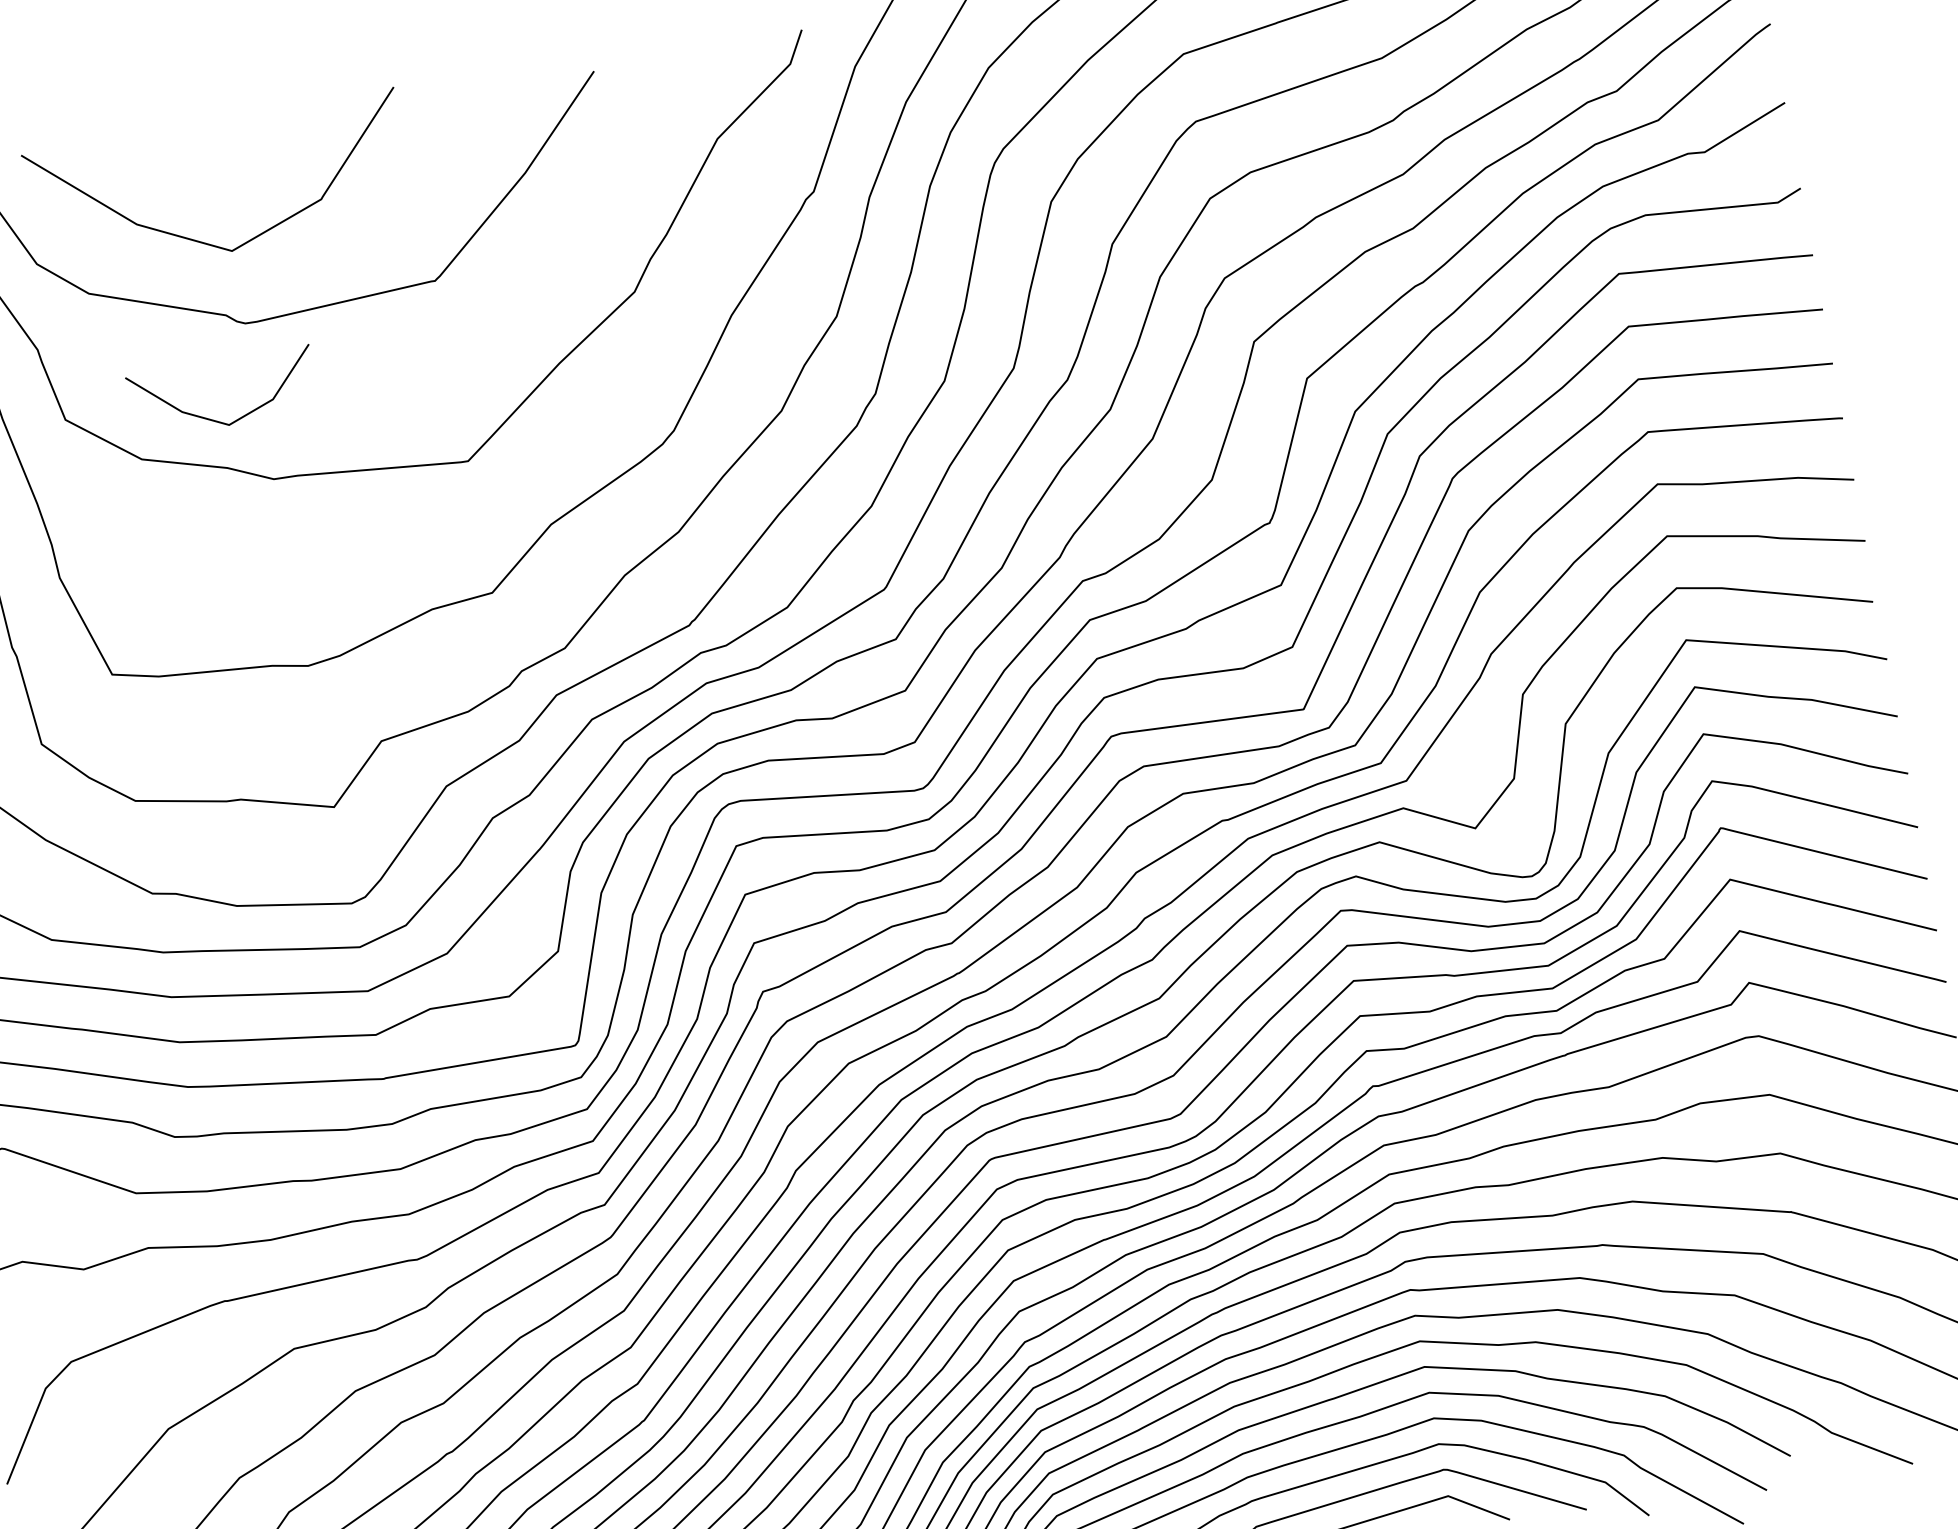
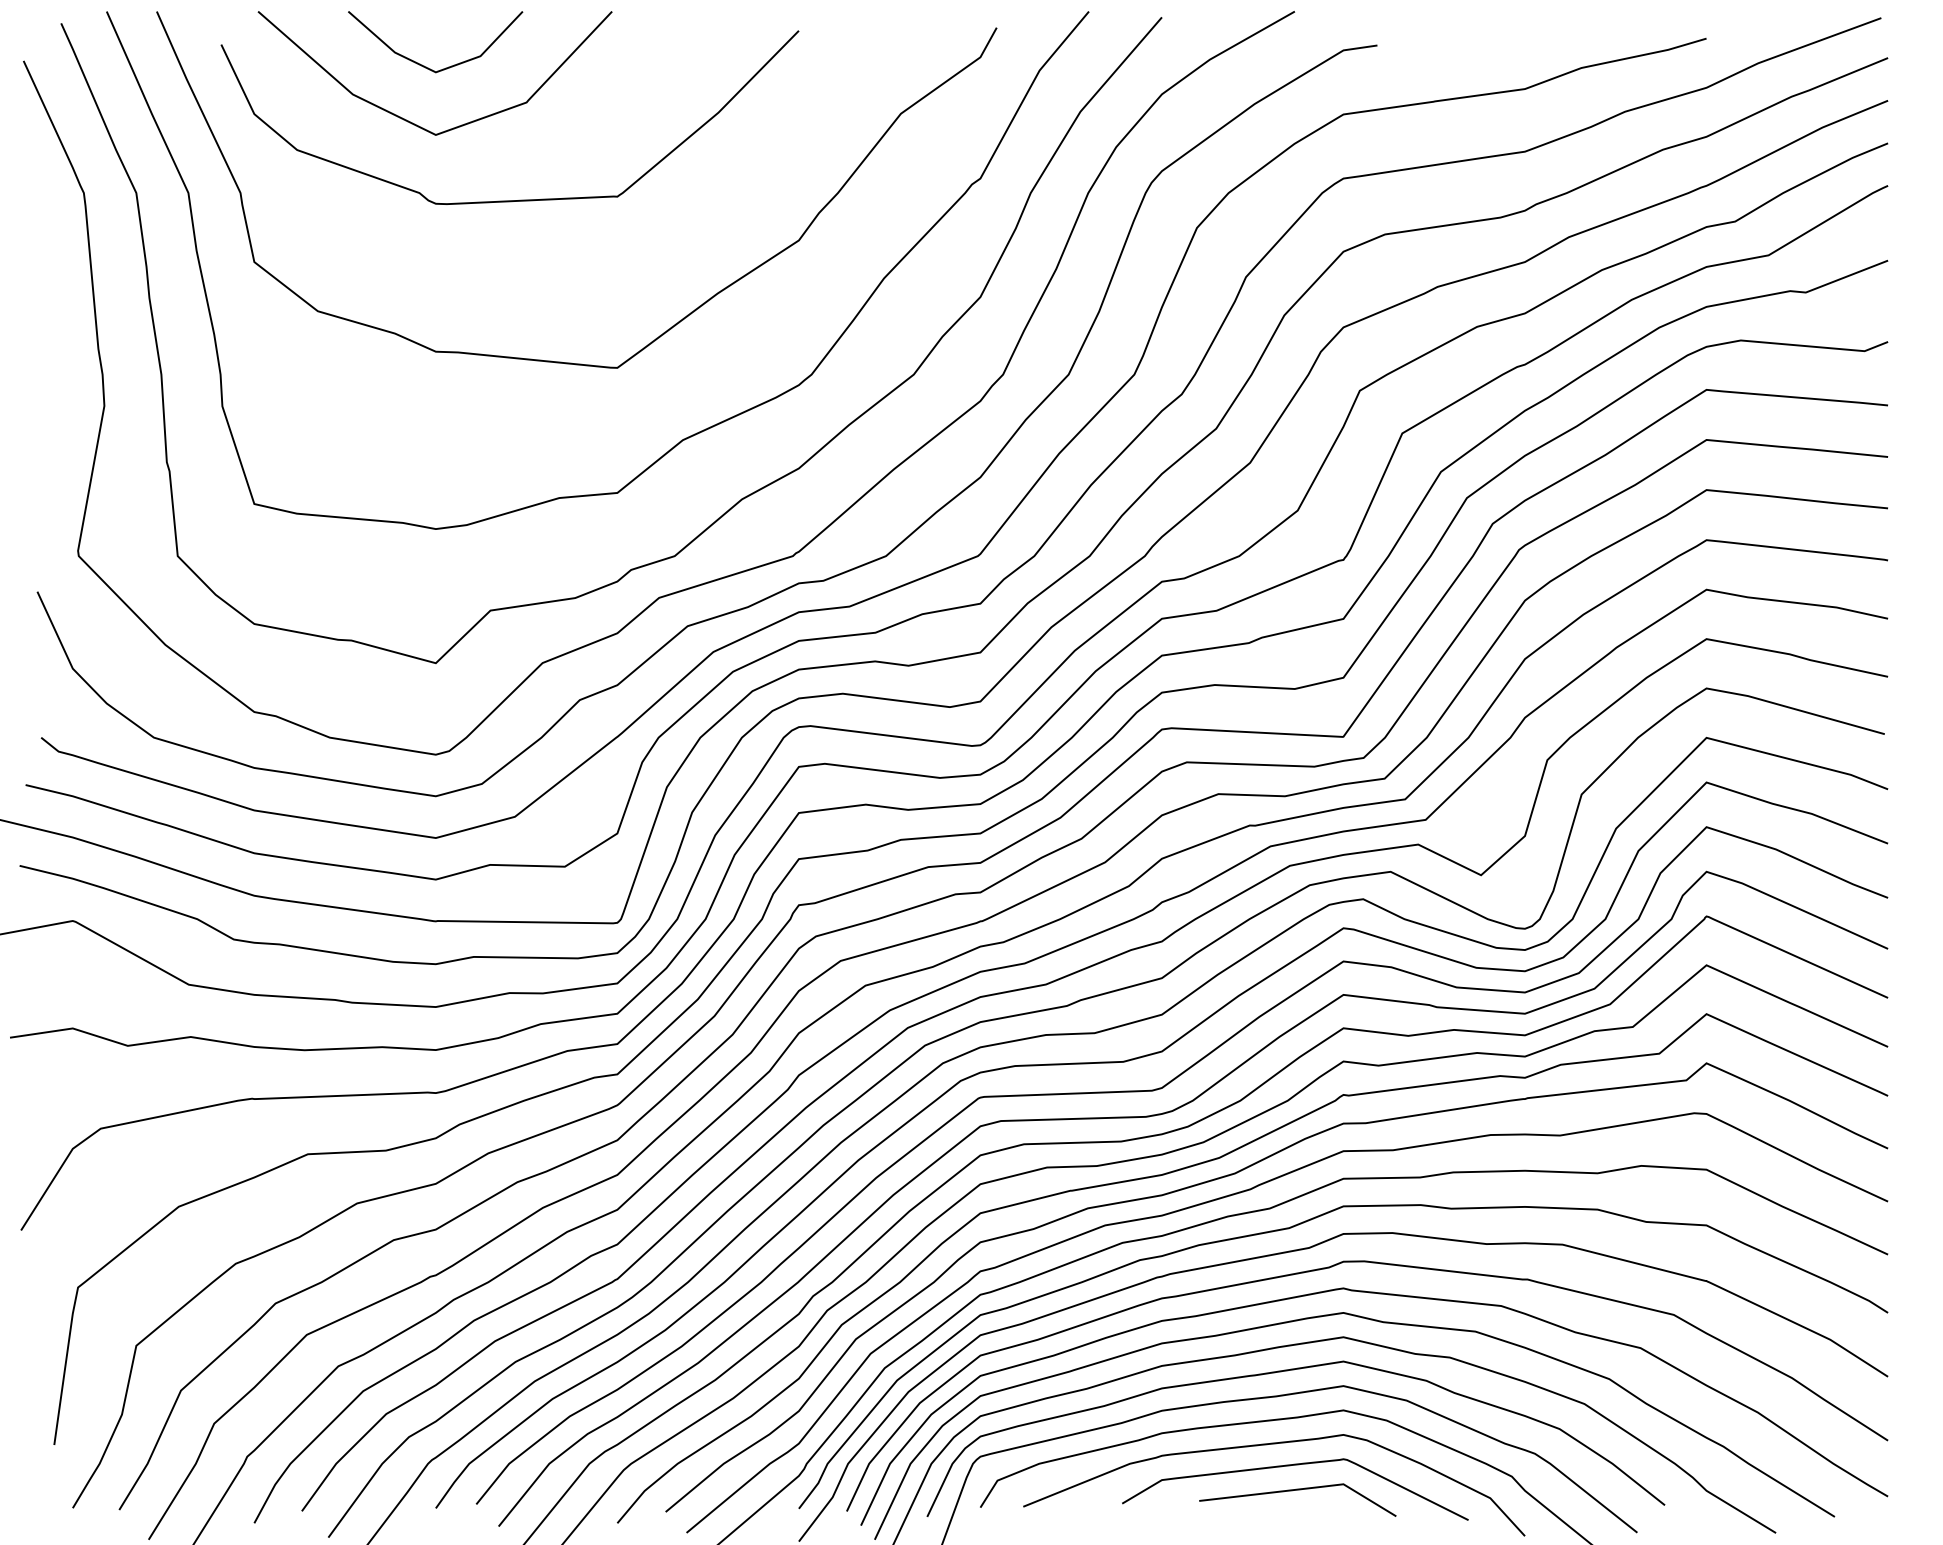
line: (215, 419) -> (424, 65), moved

